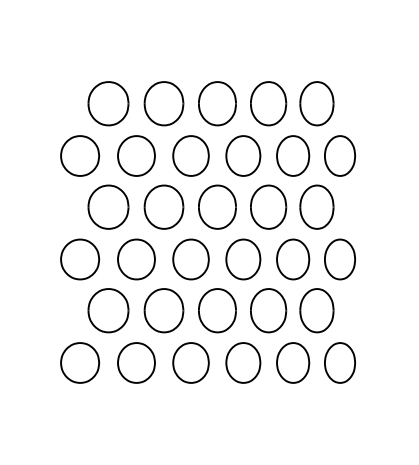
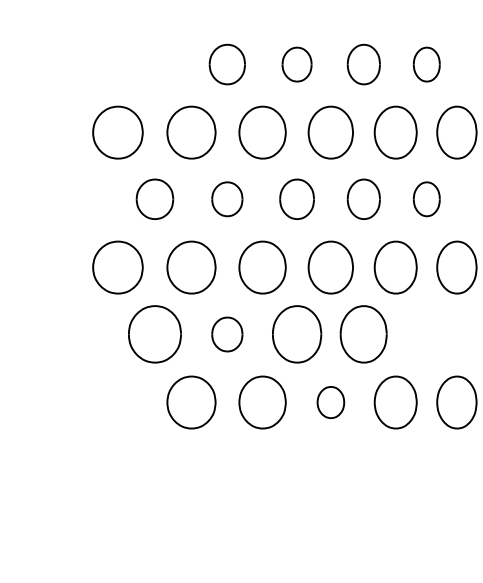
part: (108, 103) -> (154, 64), removed
part: (163, 103) -> (226, 64), size x0.7
part: (217, 103) -> (297, 64), size x0.6
part: (268, 103) -> (363, 64), size x0.7
part: (316, 103) -> (426, 64), size x0.6
part: (108, 206) -> (154, 198), size x0.7
part: (163, 206) -> (226, 198), size x0.6
part: (217, 206) -> (297, 198), size x0.7
part: (268, 206) -> (363, 198), size x0.7
part: (316, 206) -> (426, 198), size x0.6
part: (163, 310) -> (226, 334), size x0.6
part: (316, 310) -> (426, 334), removed
part: (80, 362) -> (118, 401), removed
part: (243, 362) -> (331, 401), size x0.6

